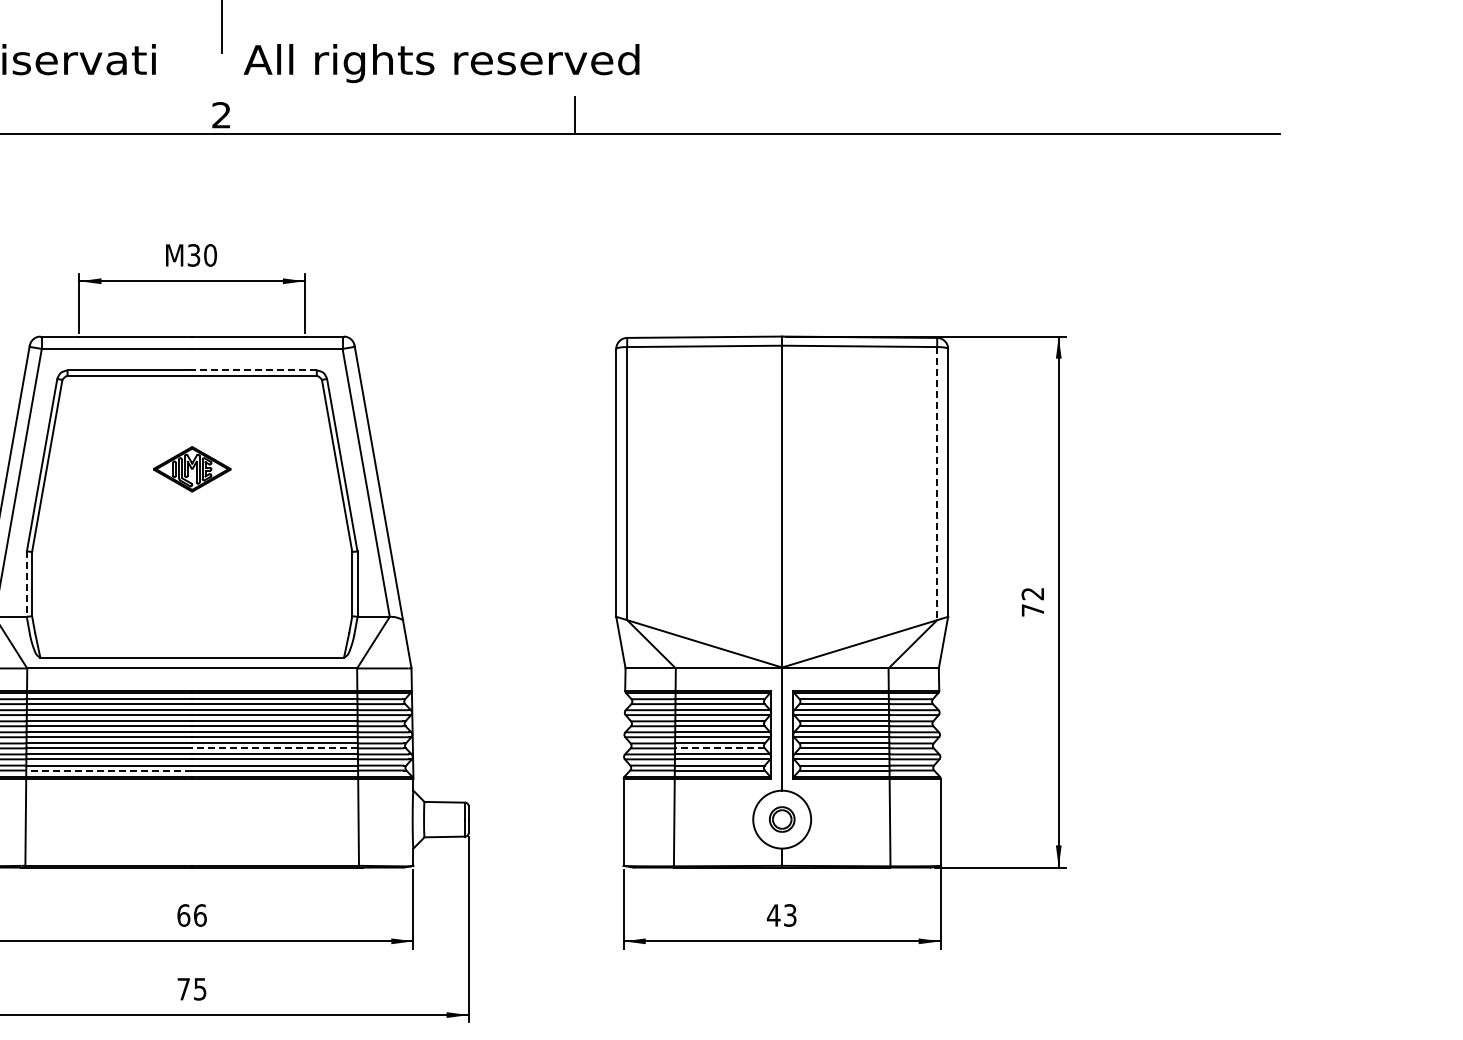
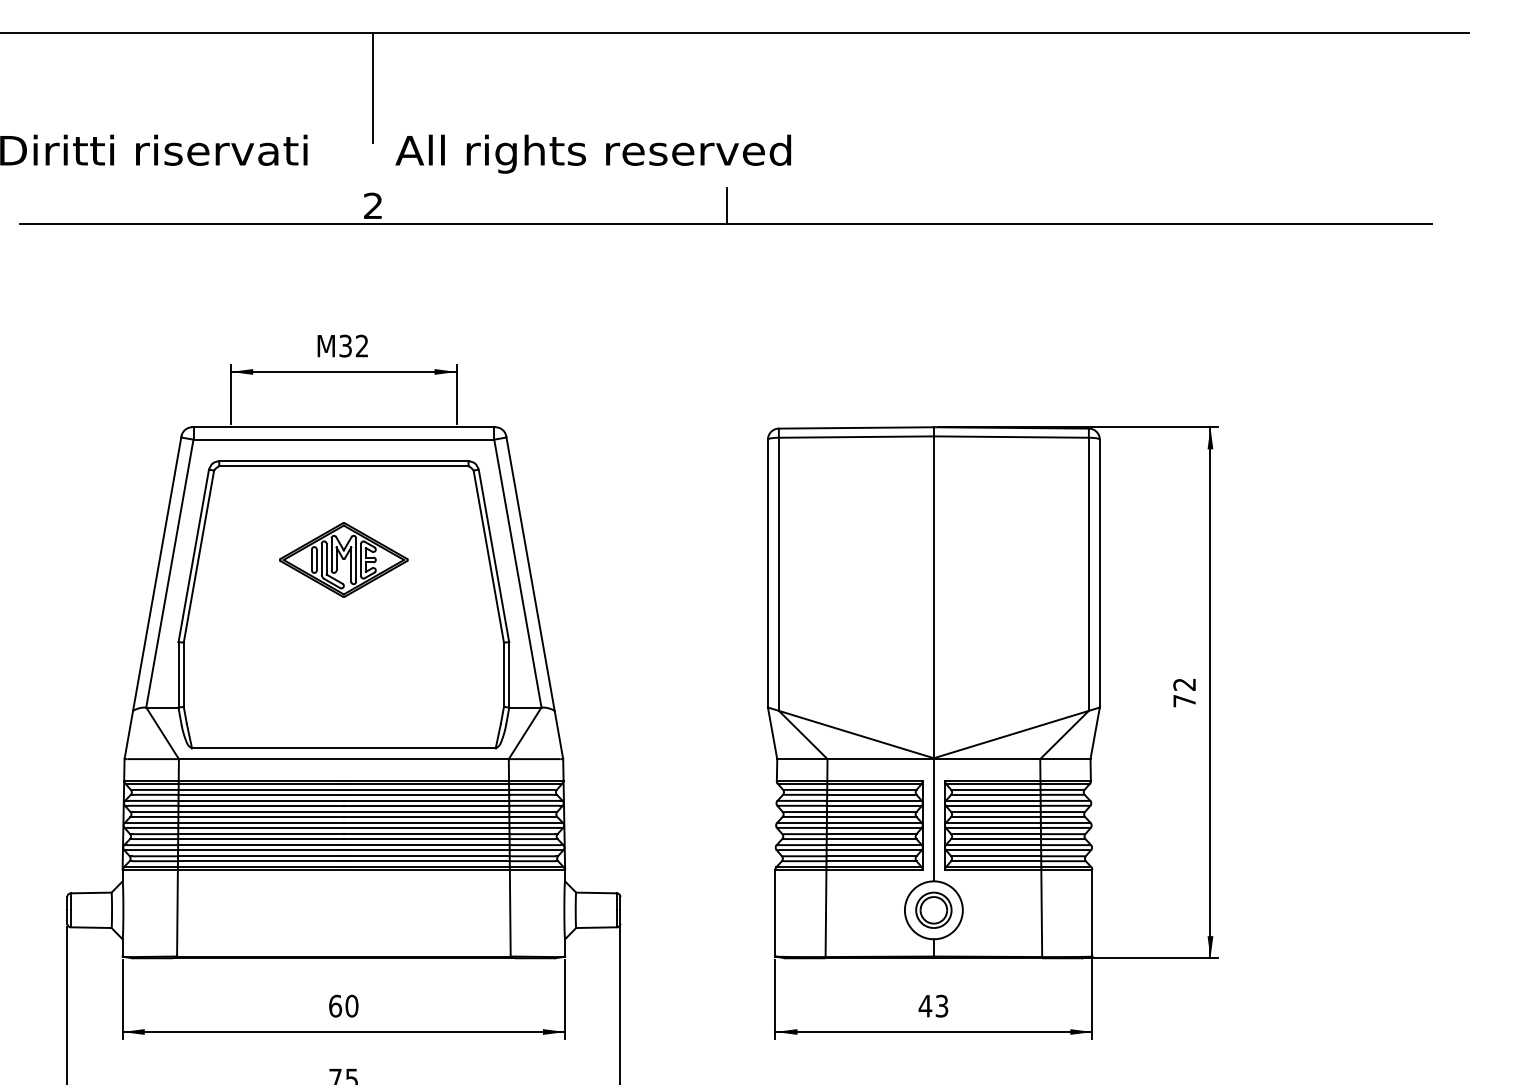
text: (209, 254) -> (361, 345), M30 -> M32
line: (253, 370) -> (405, 461), dashed -> solid
part: (191, 468) -> (343, 559), size x1.67
line: (936, 483) -> (1088, 574), dashed -> solid
line: (26, 583) -> (178, 674), dashed -> solid
line: (274, 748) -> (426, 839), dashed -> solid
line: (719, 748) -> (871, 839), dashed -> solid
line: (108, 770) -> (260, 861), dashed -> solid
part: (781, 818) -> (933, 909), size x1.43
text: (199, 914) -> (351, 1005), 66 -> 60

